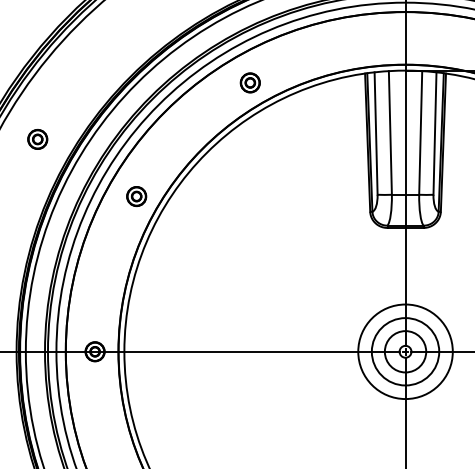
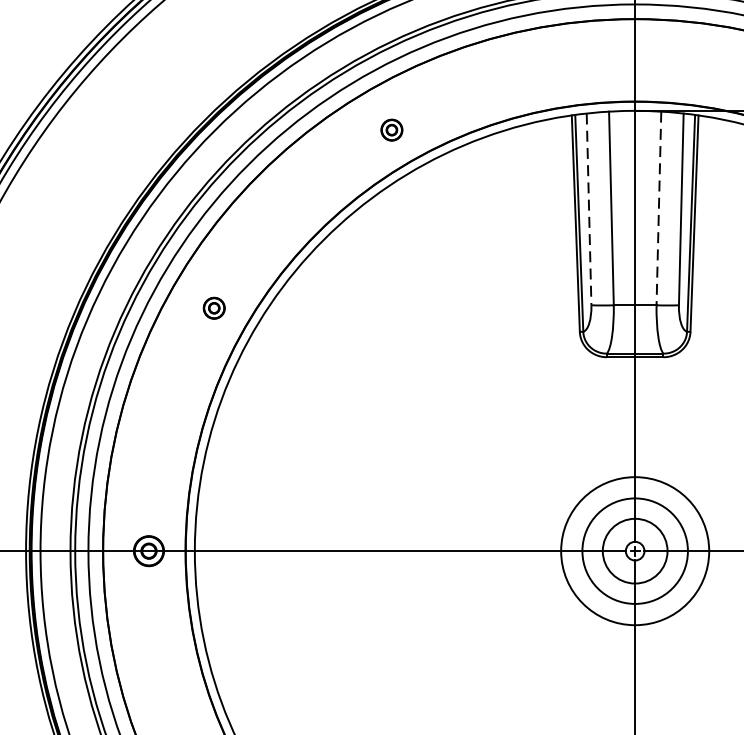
part: (249, 82) -> (390, 129), size x0.7
line: (420, 132) -> (658, 207), solid -> dashed
line: (376, 134) -> (589, 210), solid -> dashed
part: (37, 139) -> (58, 218), removed
part: (136, 196) -> (213, 307), size x0.7

